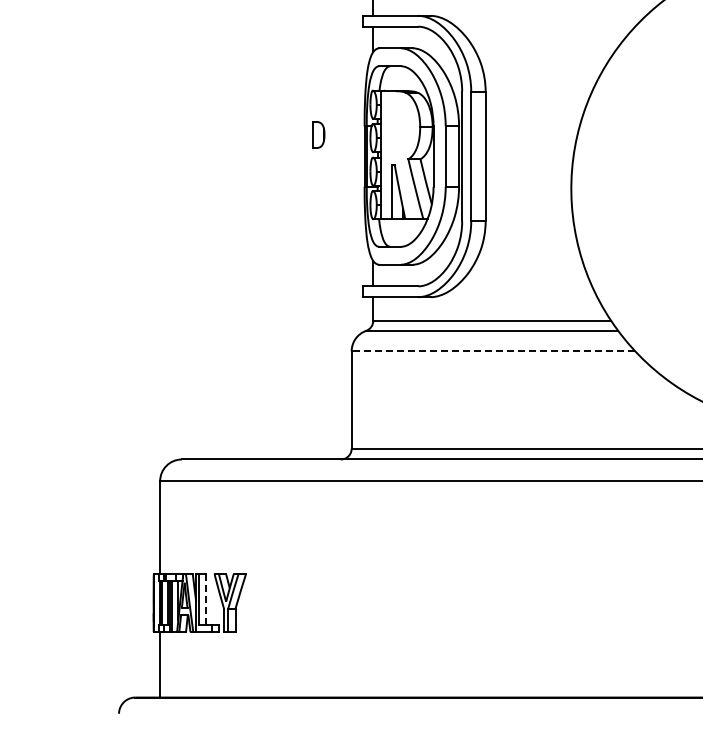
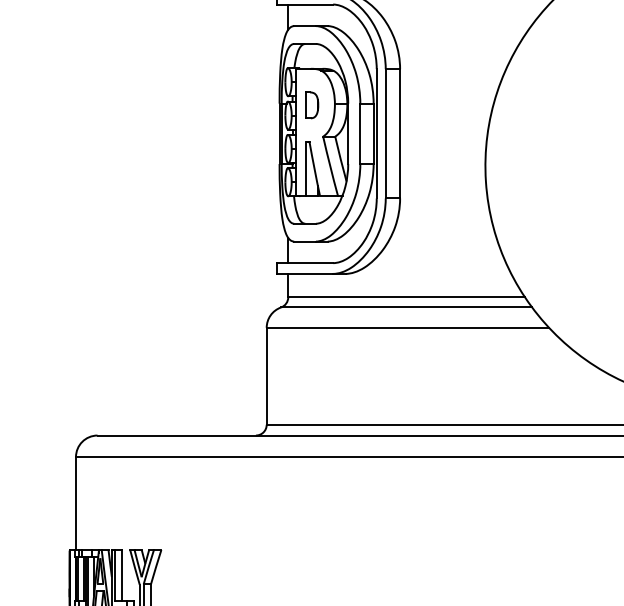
part: (318, 134) -> (312, 104), moved
line: (493, 351) -> (407, 328), dashed -> solid
line: (206, 599) -> (122, 574), dashed -> solid

